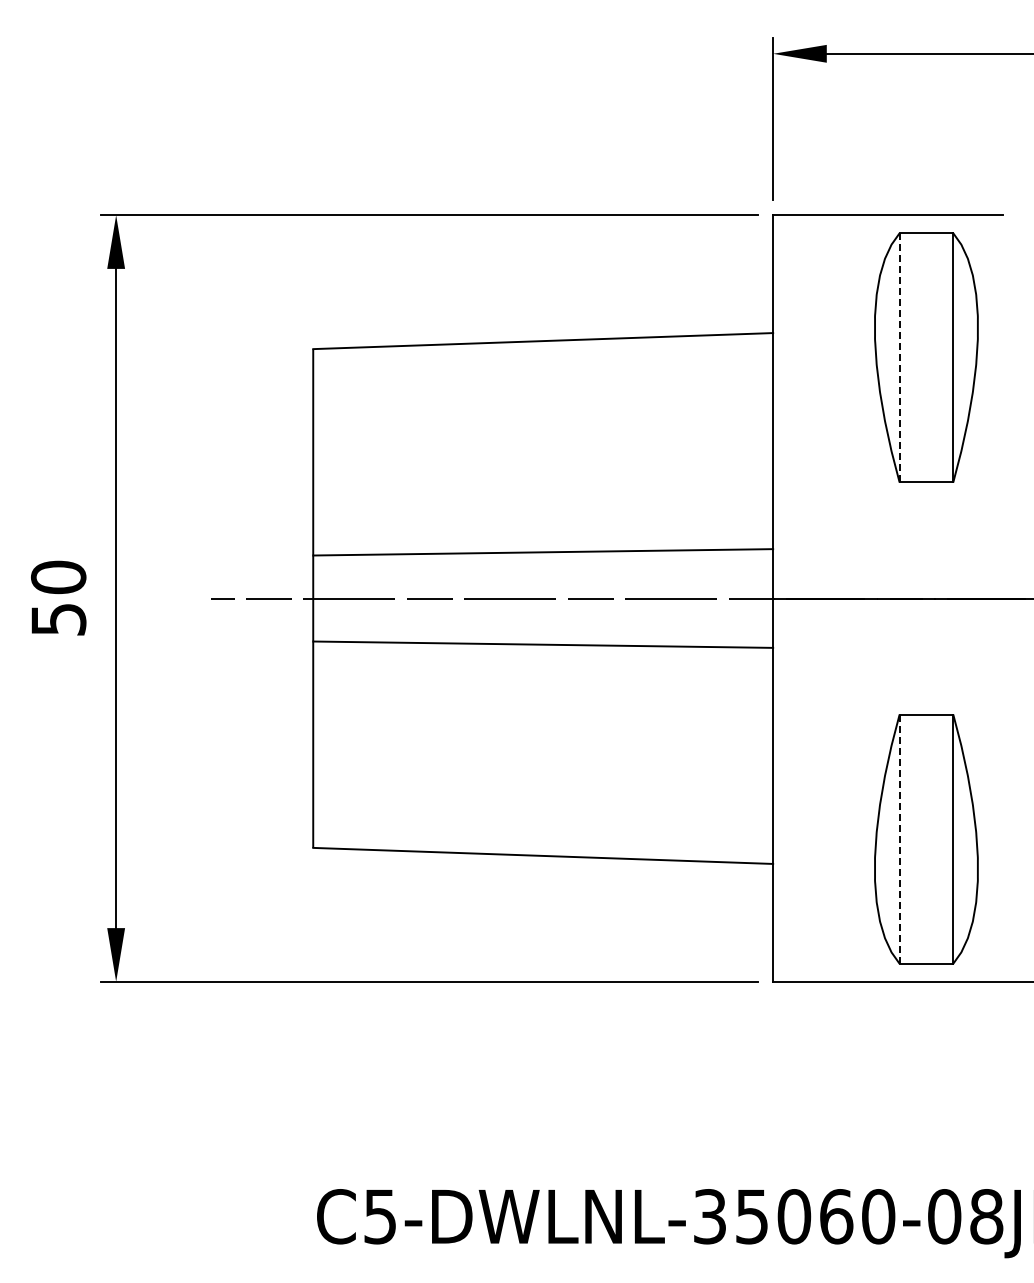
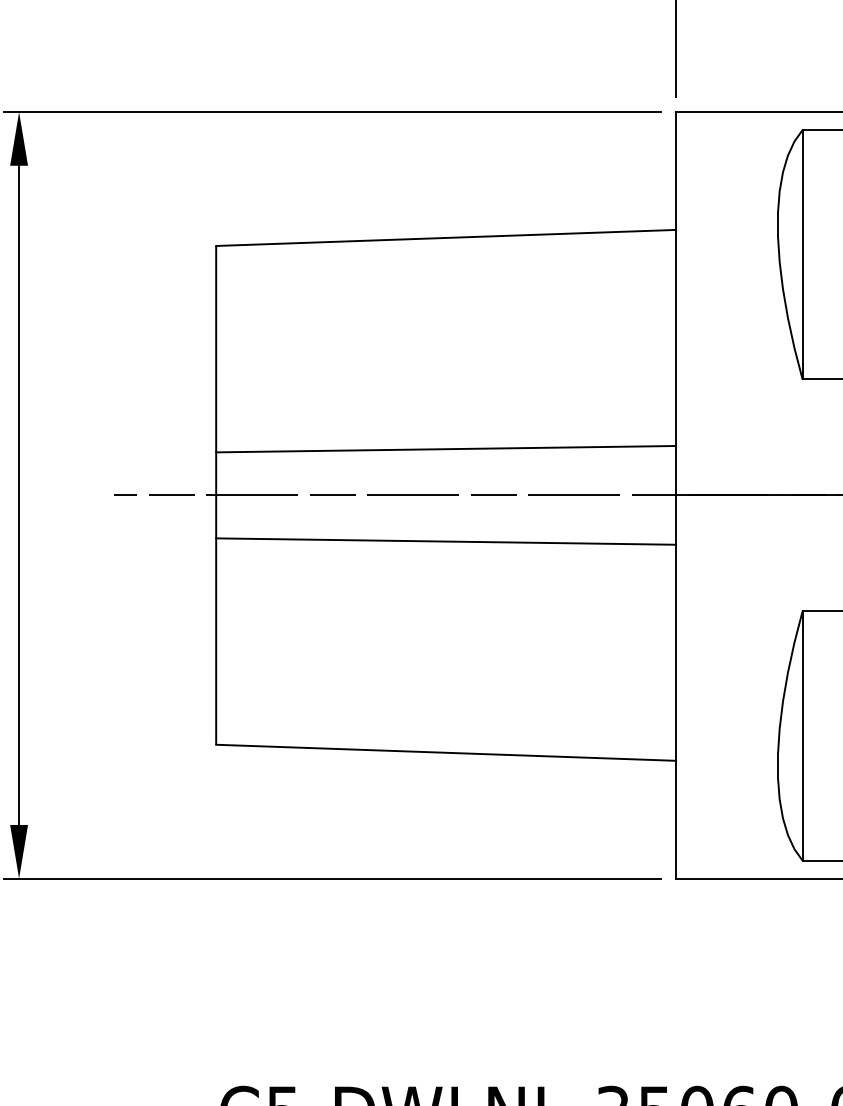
line: (899, 357) -> (802, 254), dashed -> solid
line: (899, 839) -> (802, 736), dashed -> solid

